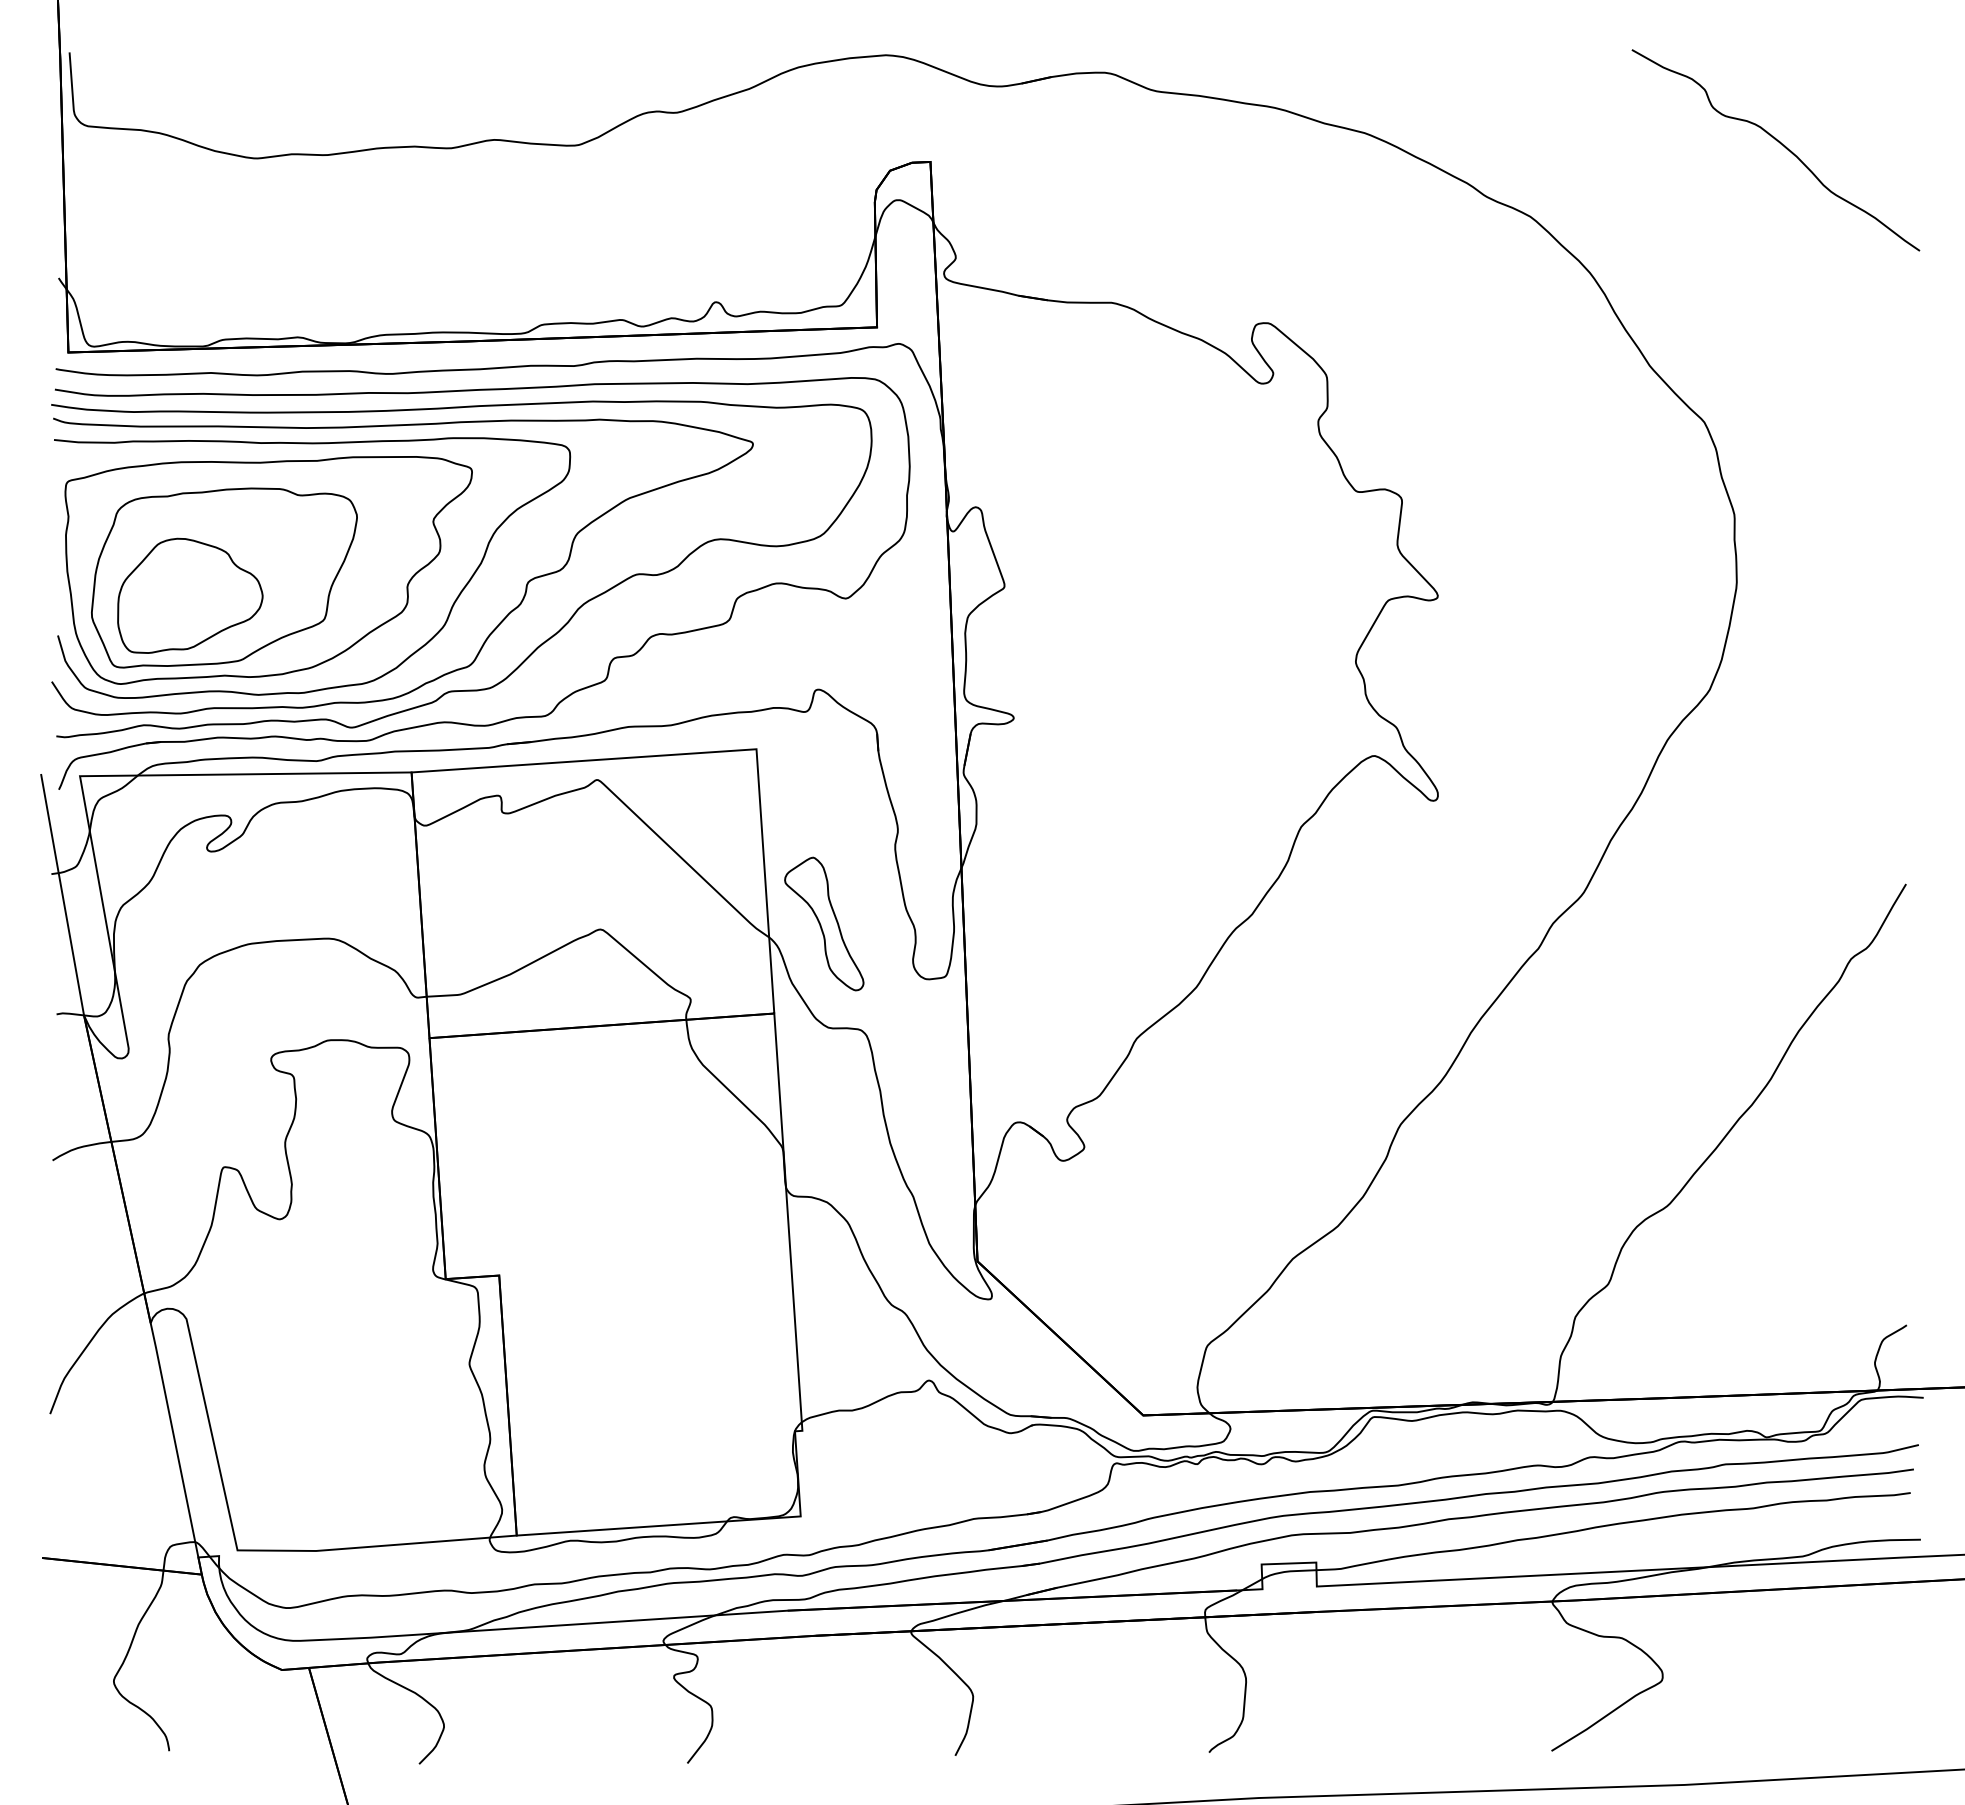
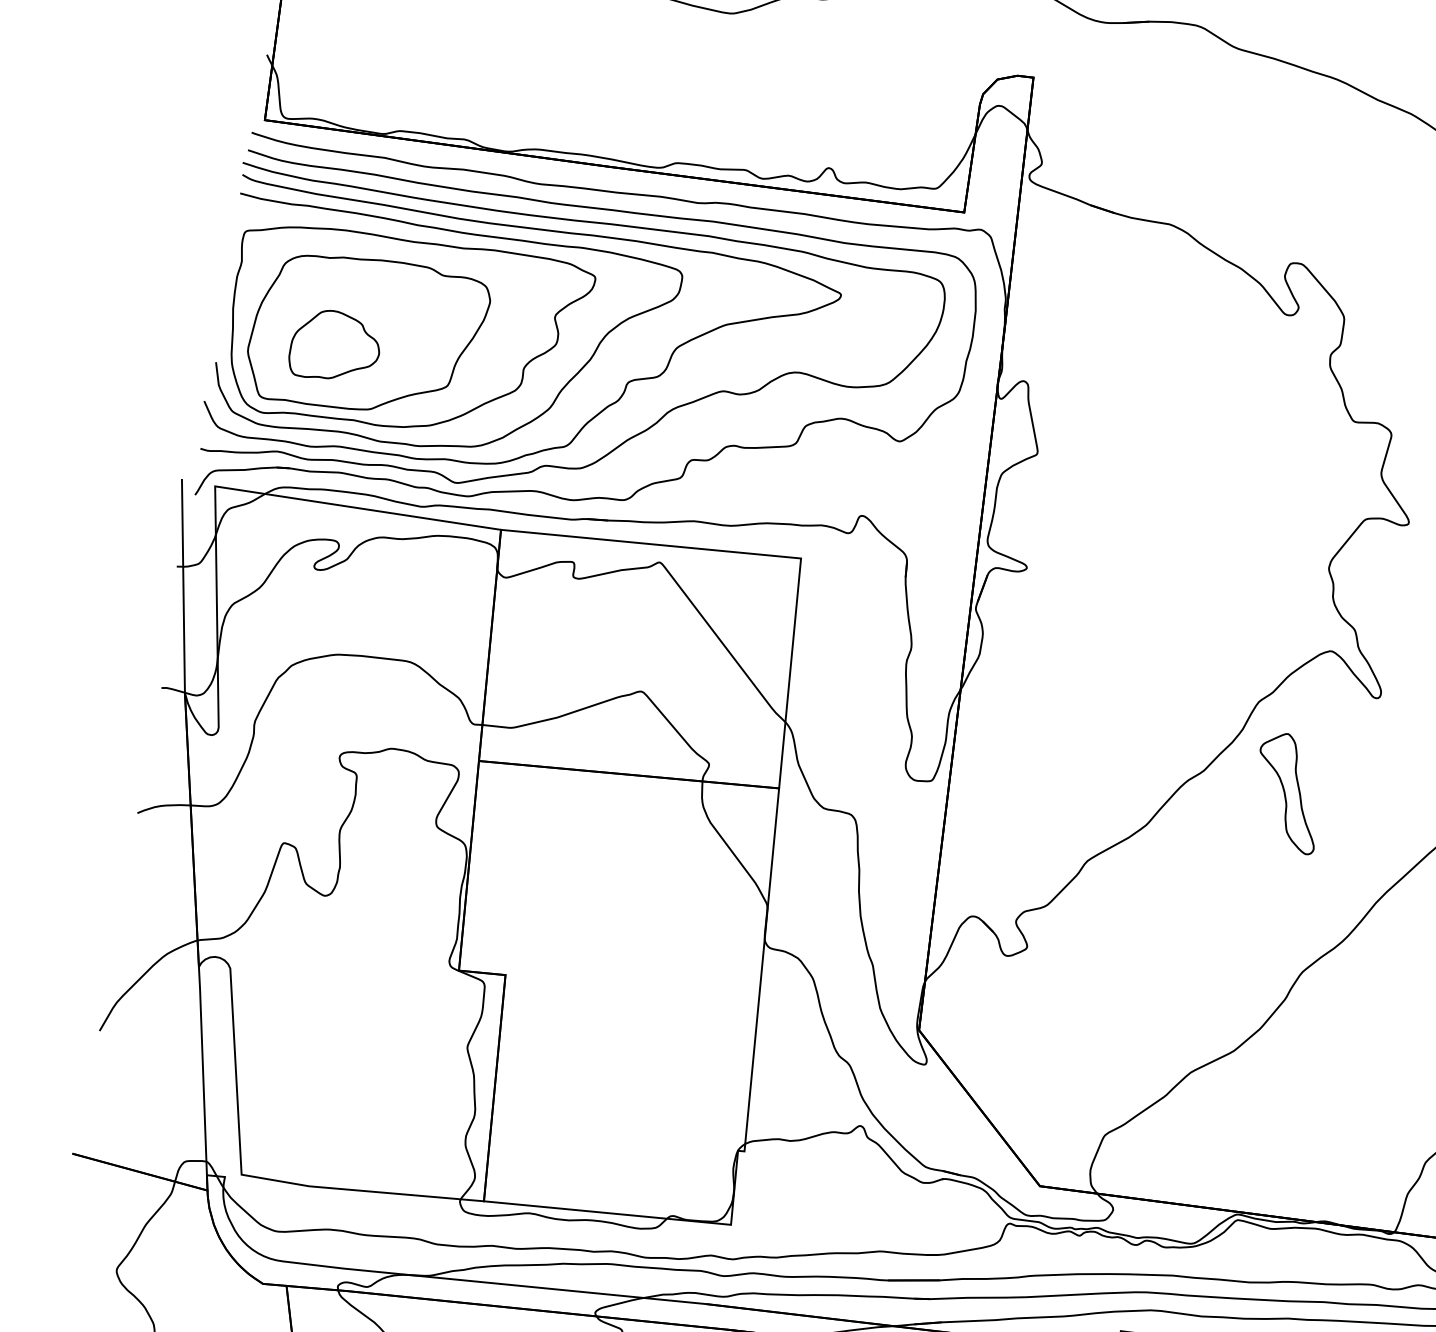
part: (190, 595) -> (335, 346), size x0.7
part: (824, 923) -> (1288, 792), moved

